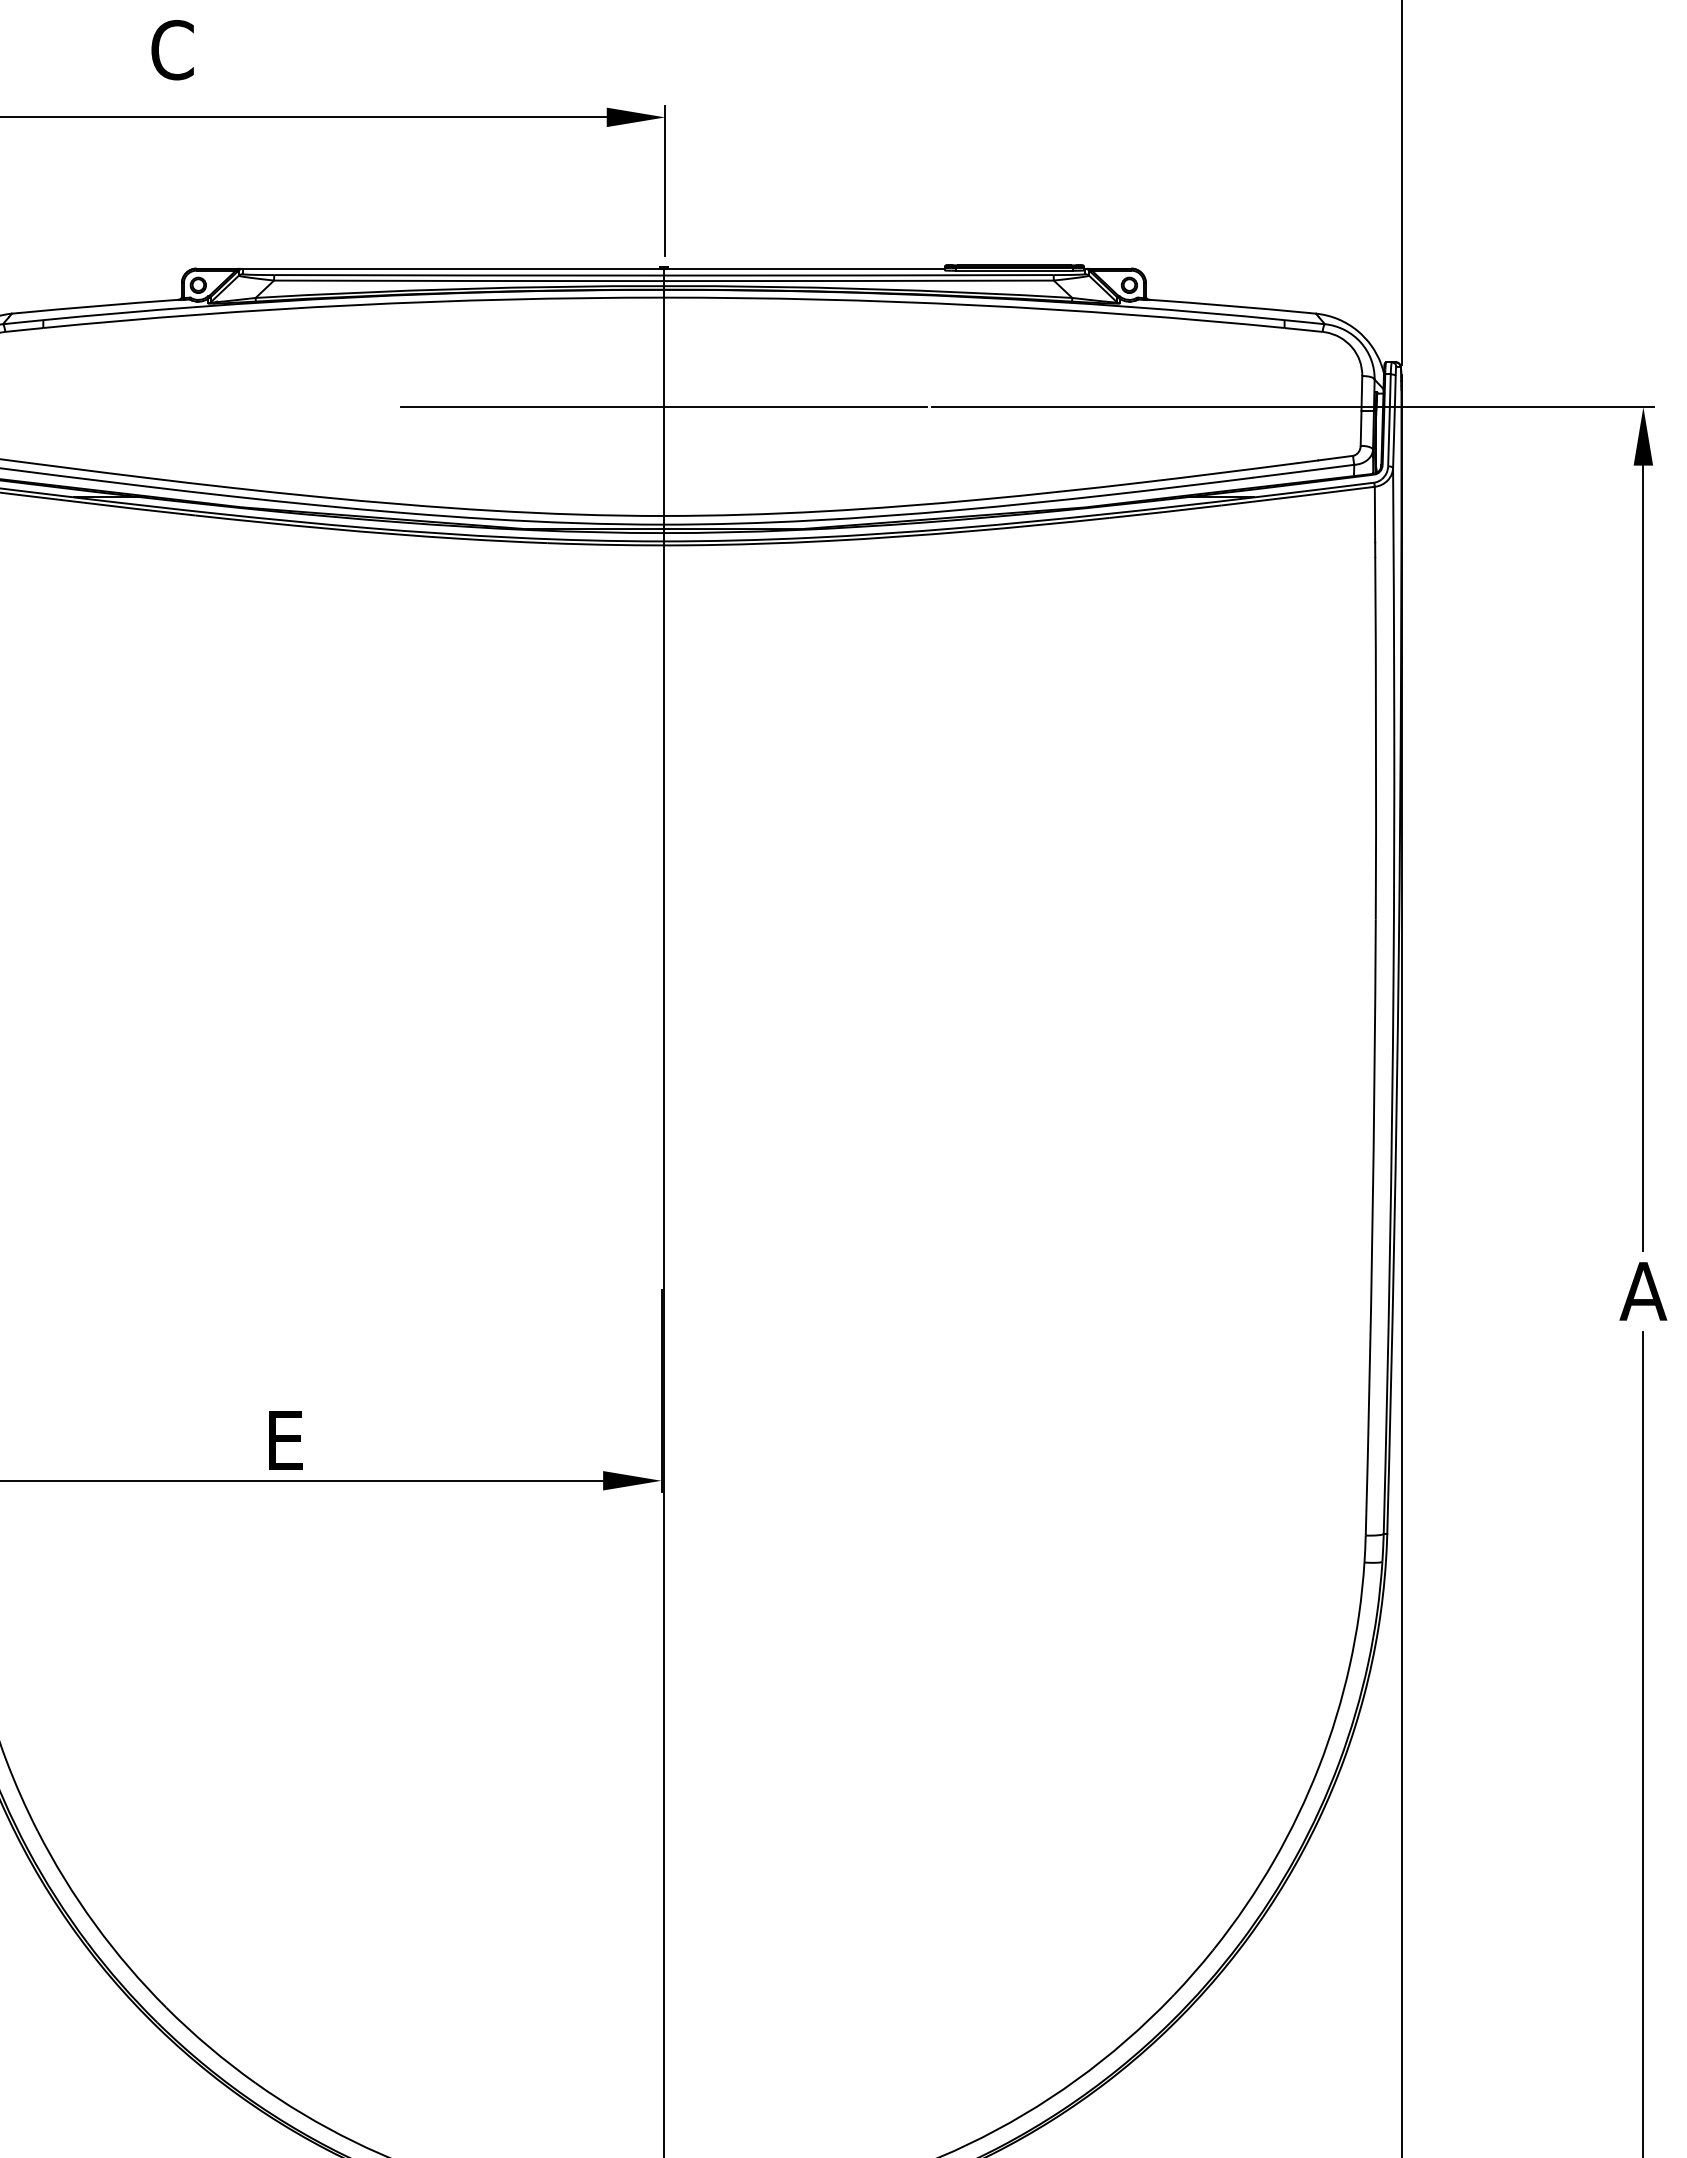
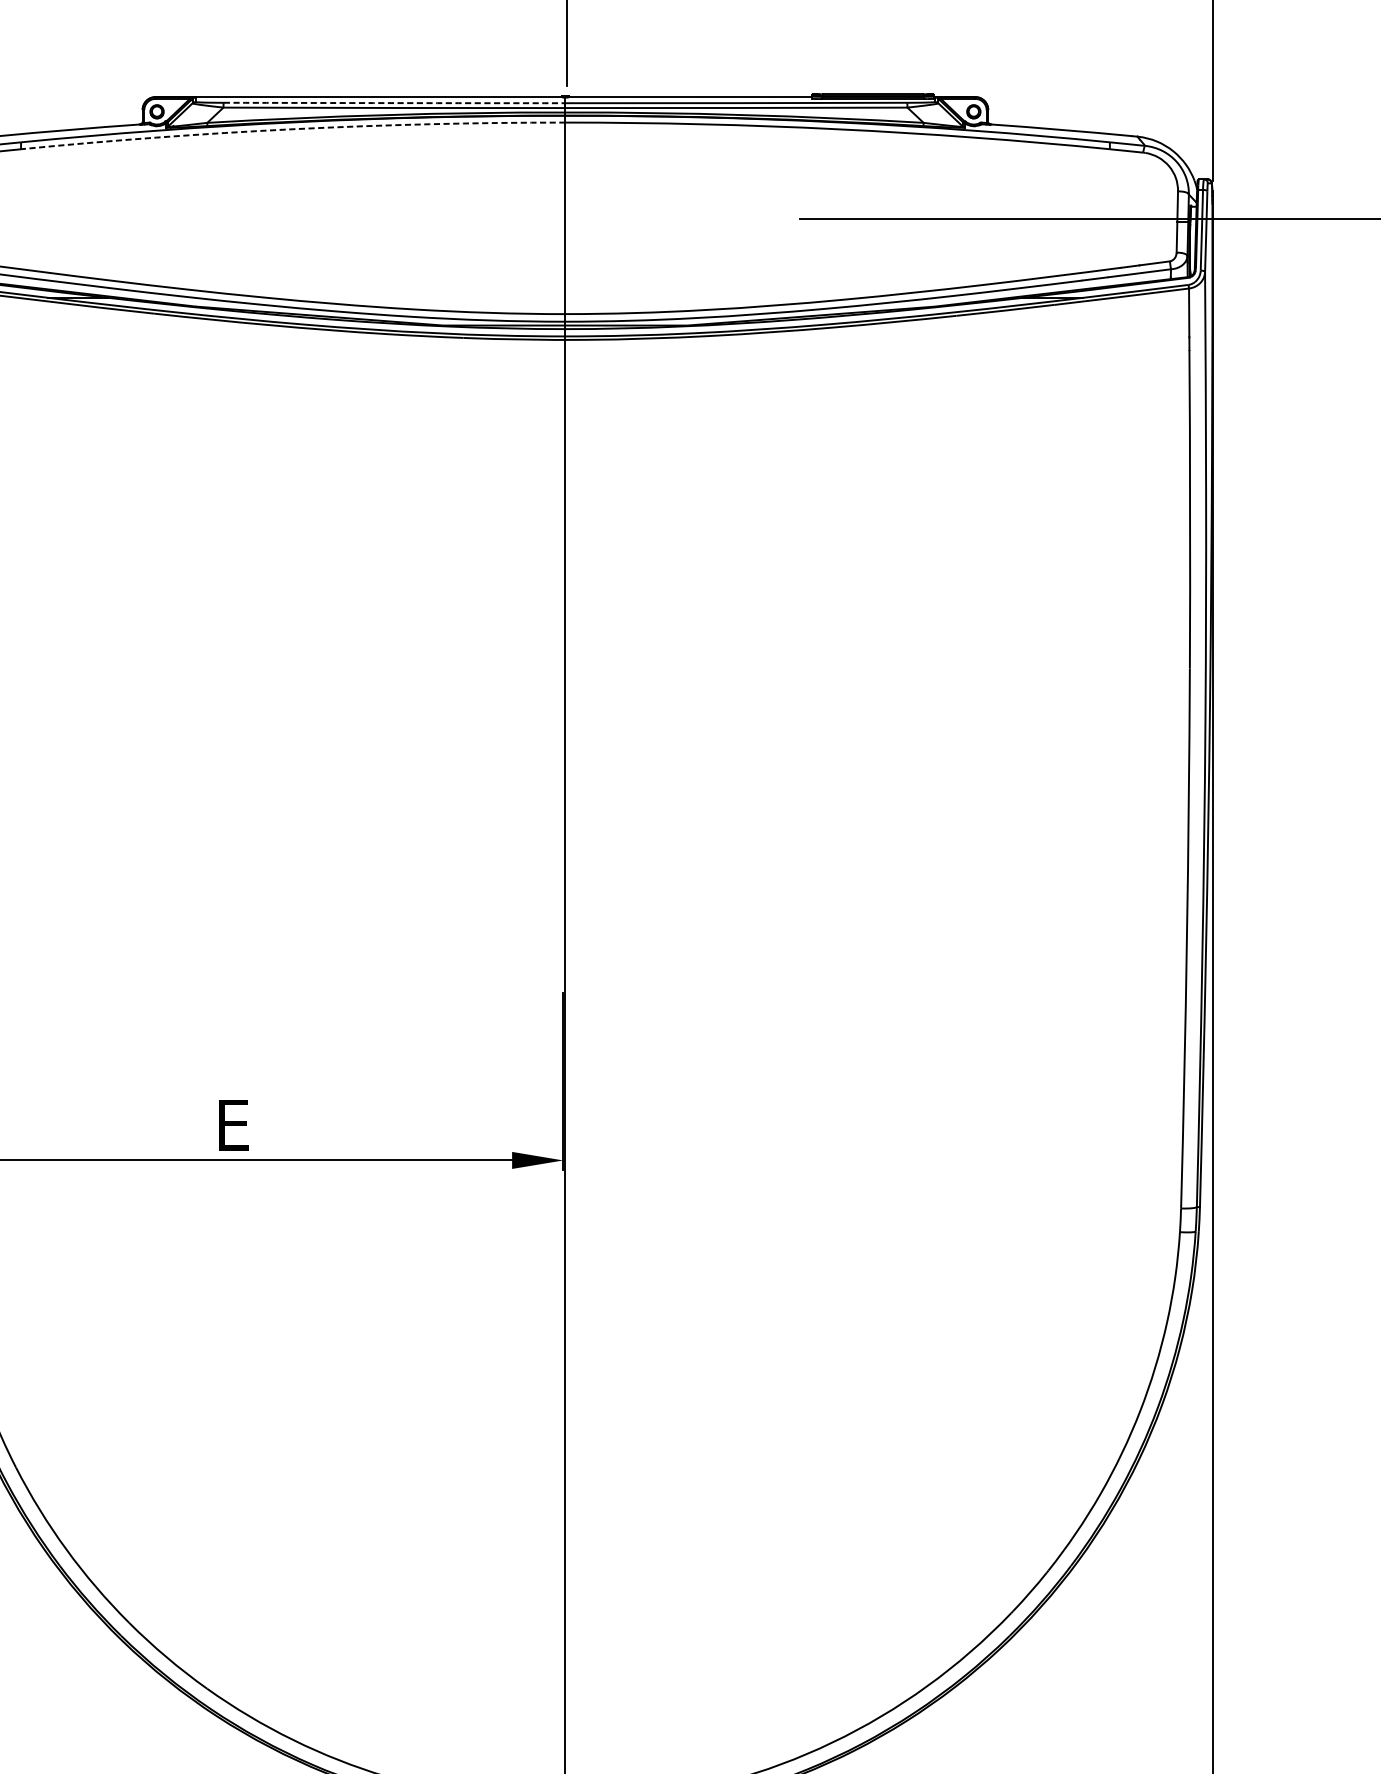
arc: (469, 275) -> (394, 103), solid -> dashed
arc: (353, 305) -> (293, 129), solid -> dashed
line: (663, 406) -> (565, 218), removed

